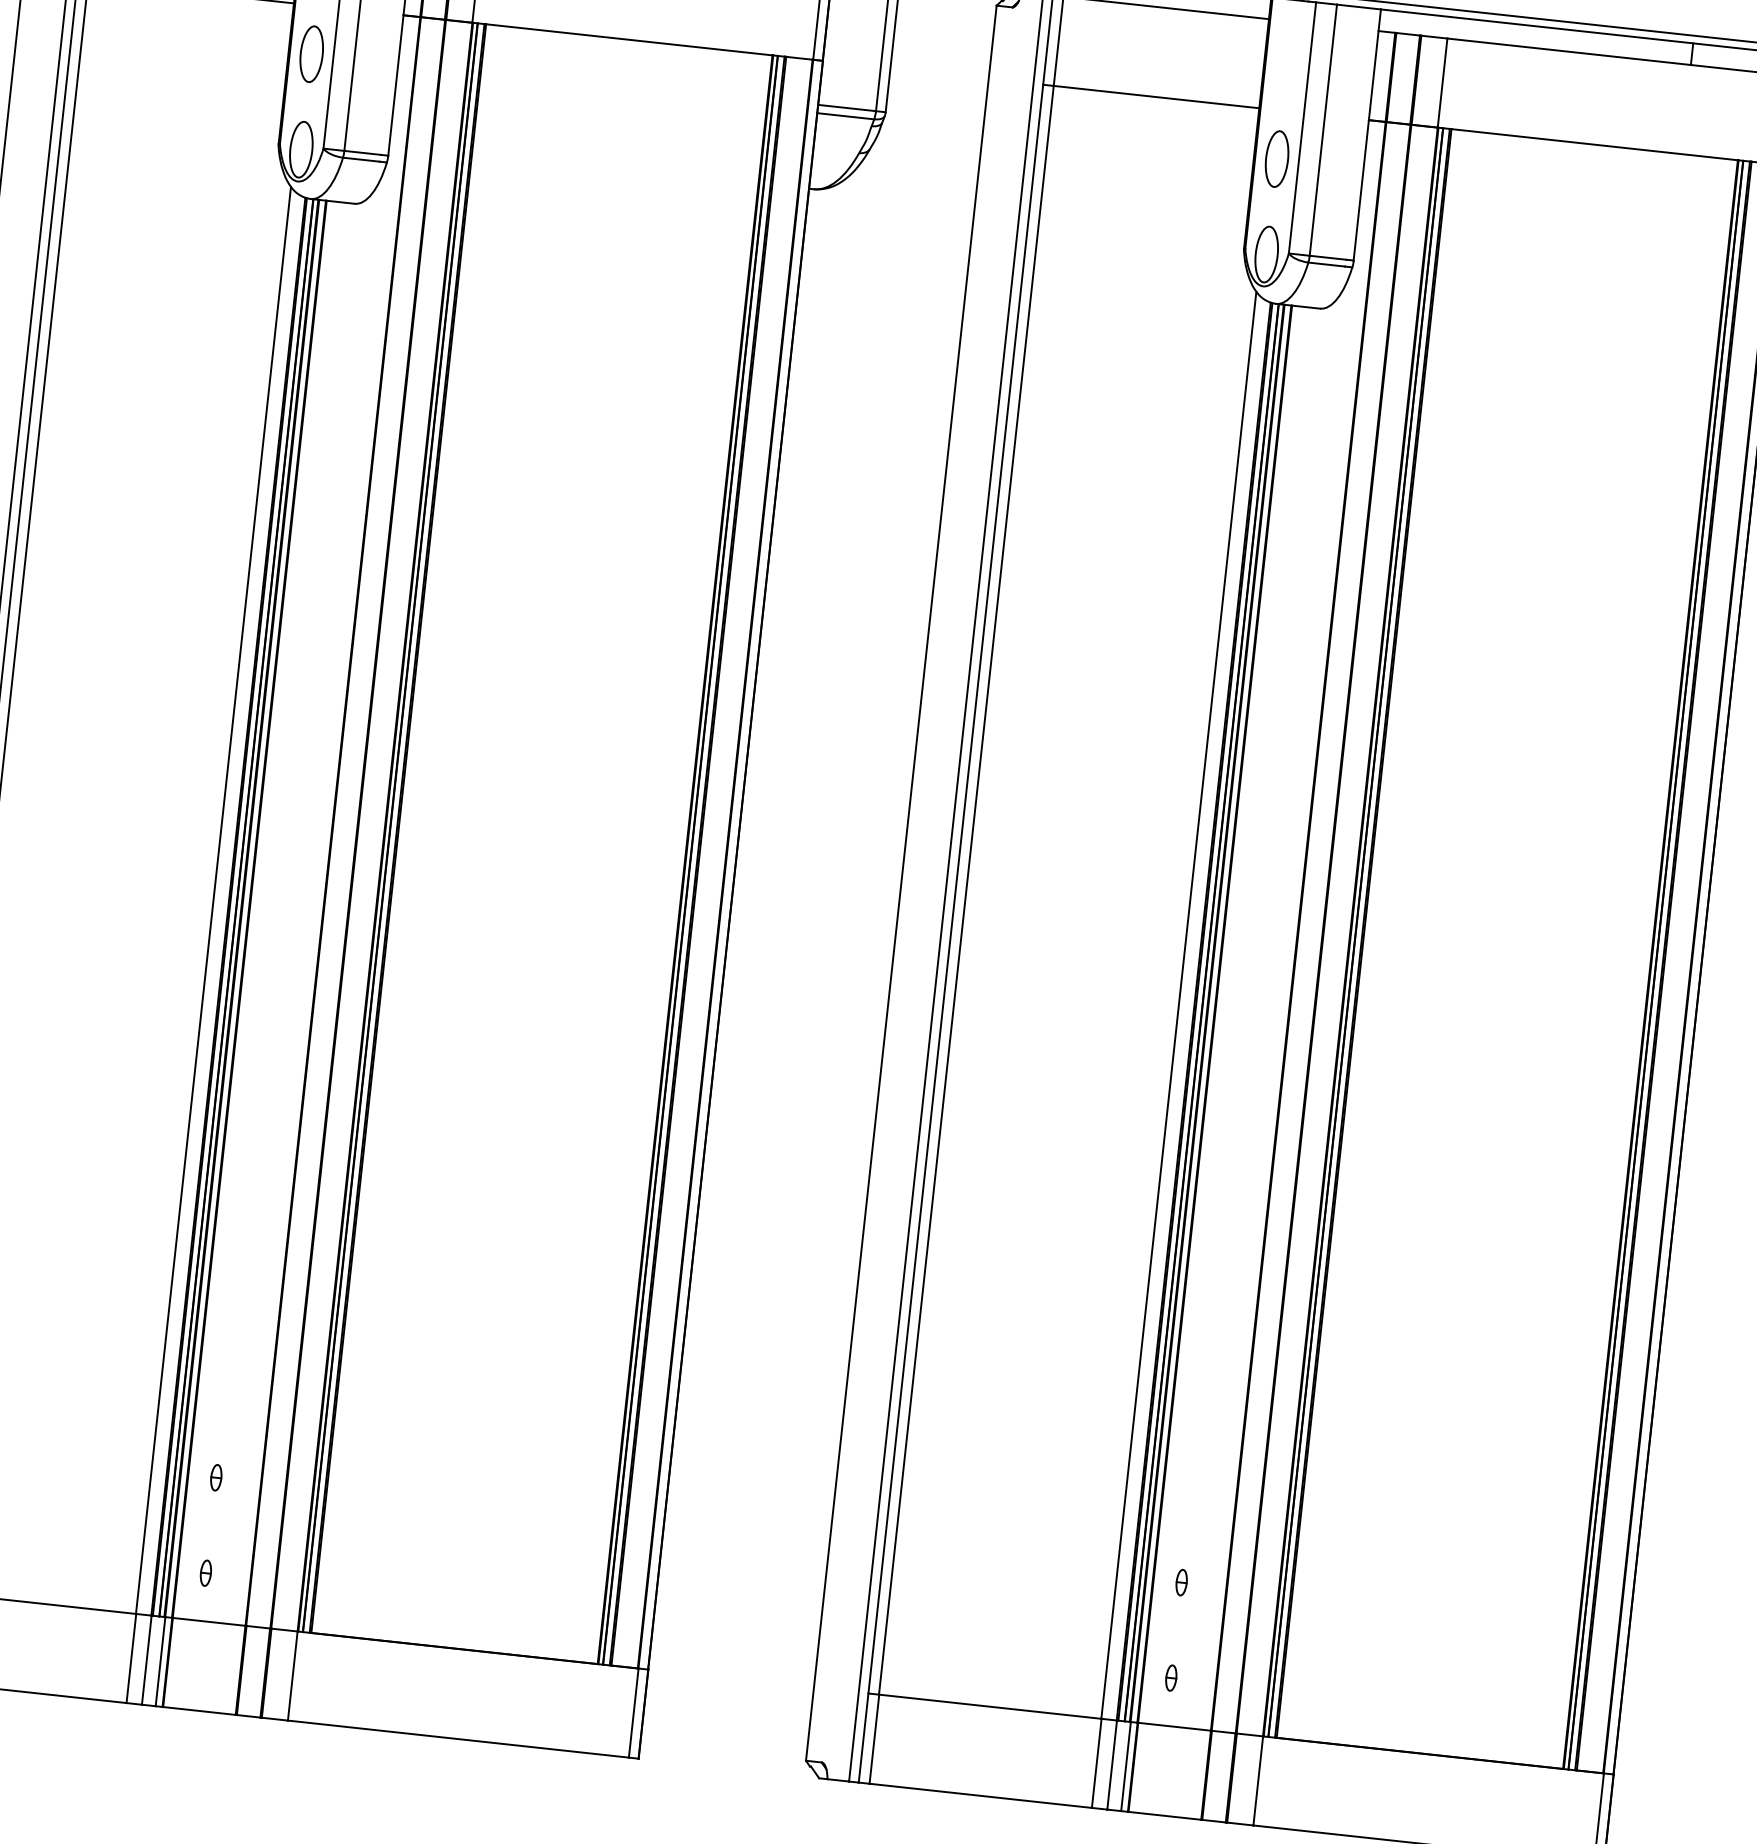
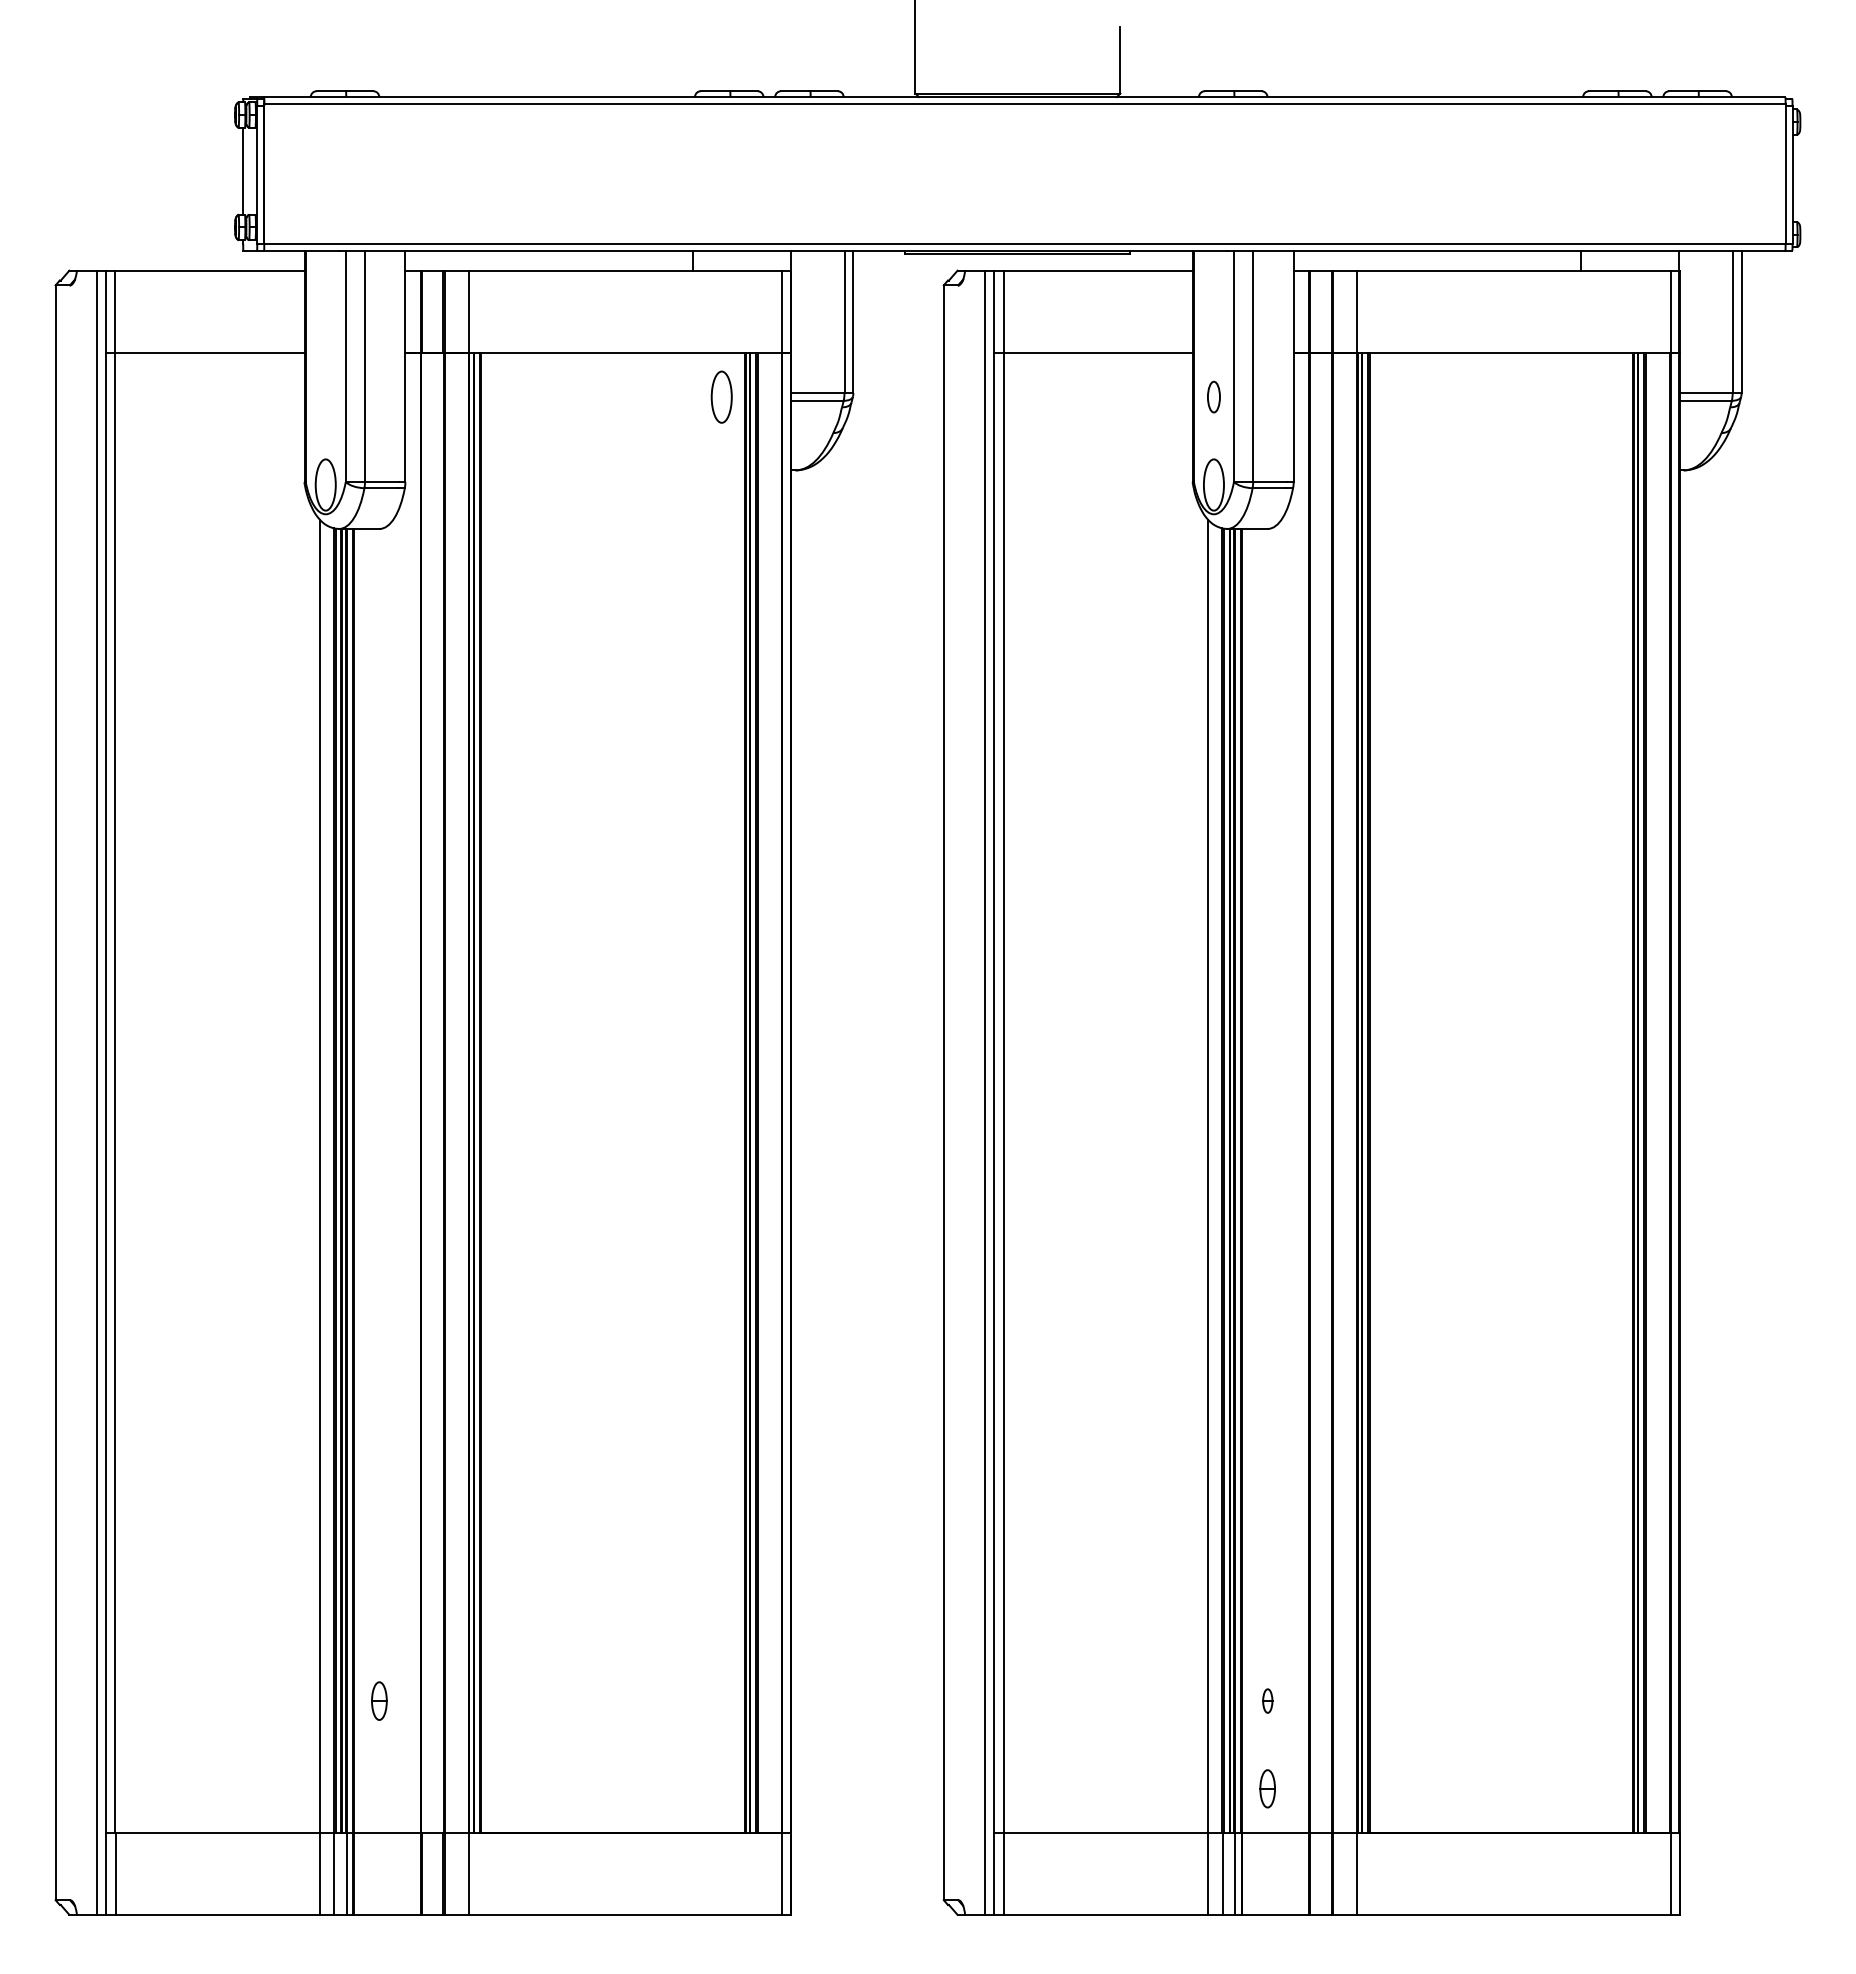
part: (311, 53) -> (721, 396), moved
part: (1276, 158) -> (1213, 396), size x0.6
part: (216, 1477) -> (379, 1700), size x1.6
part: (205, 1572) -> (379, 1788), removed
part: (1171, 1677) -> (1267, 1788), size x1.6

